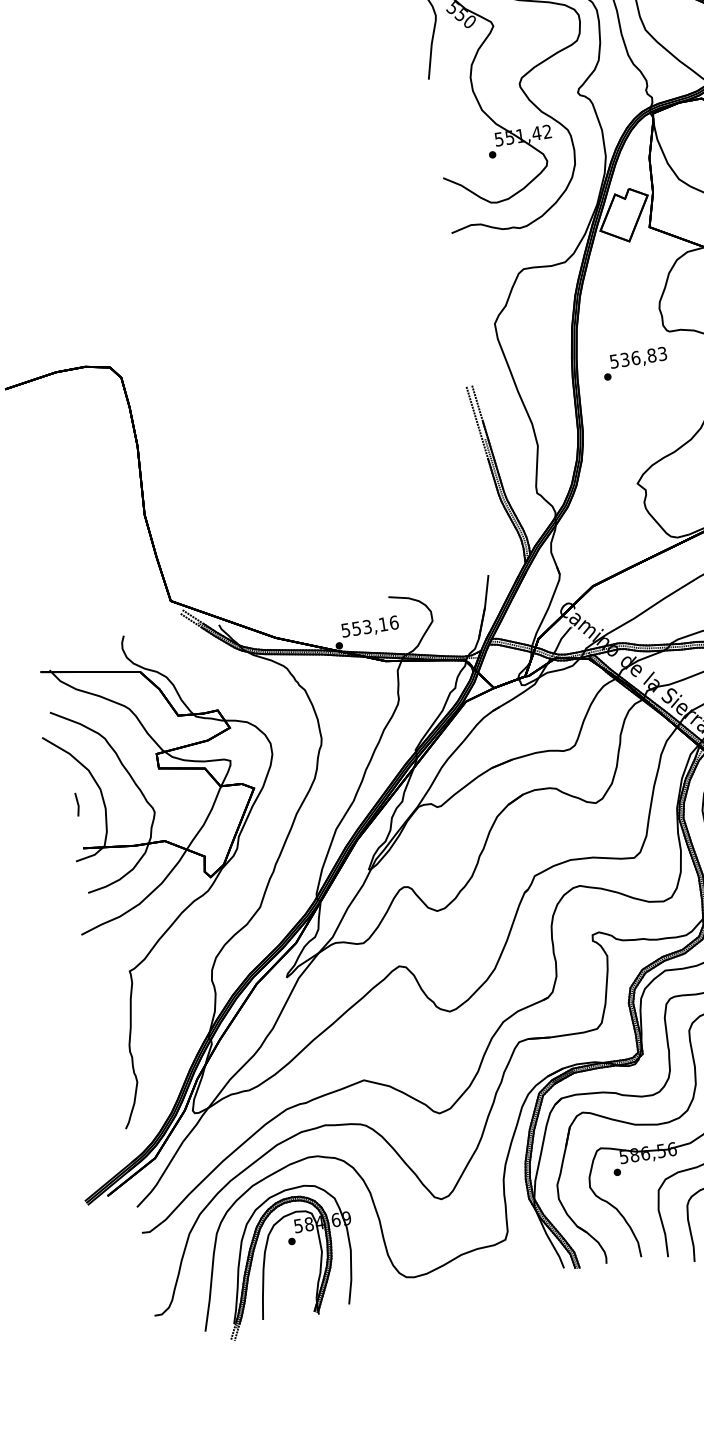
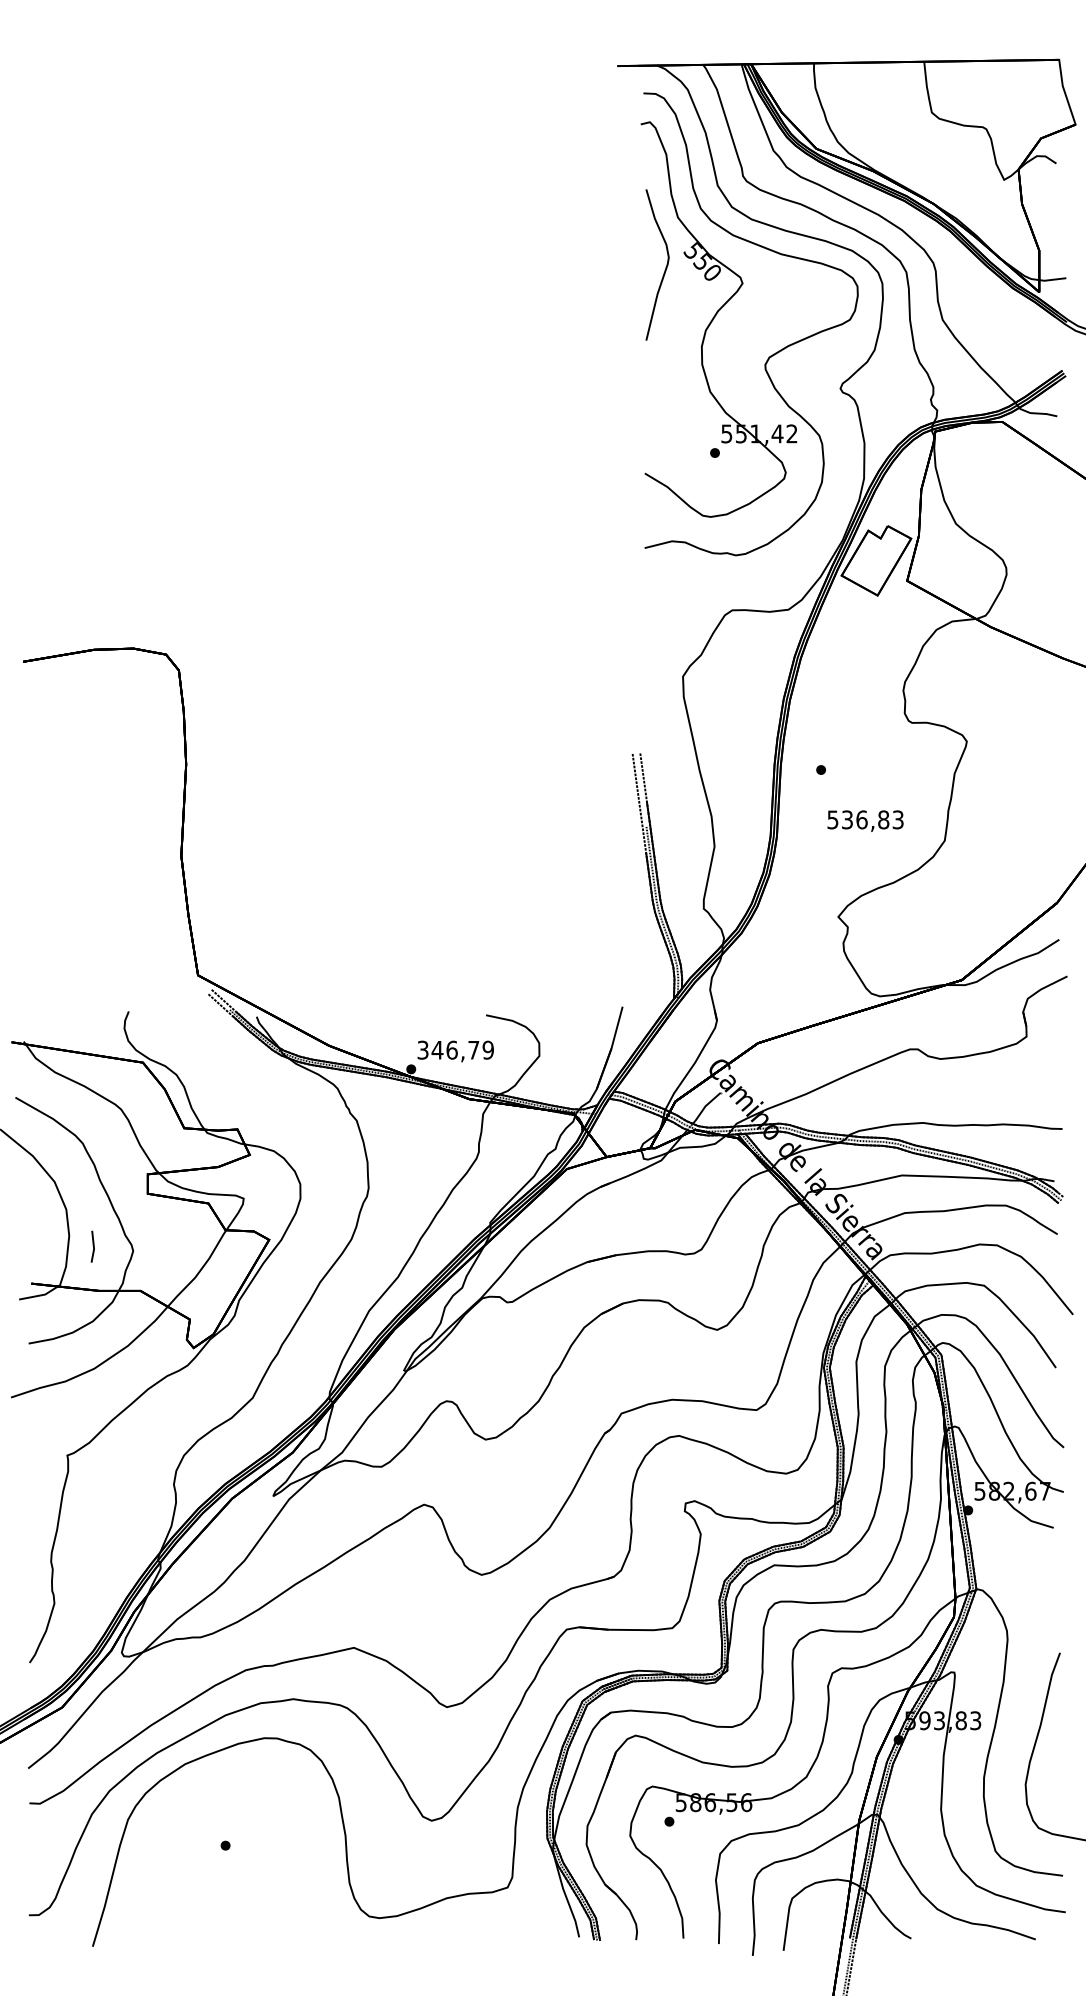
text: (638, 358) -> (865, 820), moved
text: (370, 625) -> (456, 1049), 553,16 -> 346,79
line: (77, 803) -> (92, 1245), moved
part: (265, 1256) -> (187, 1860), removed

